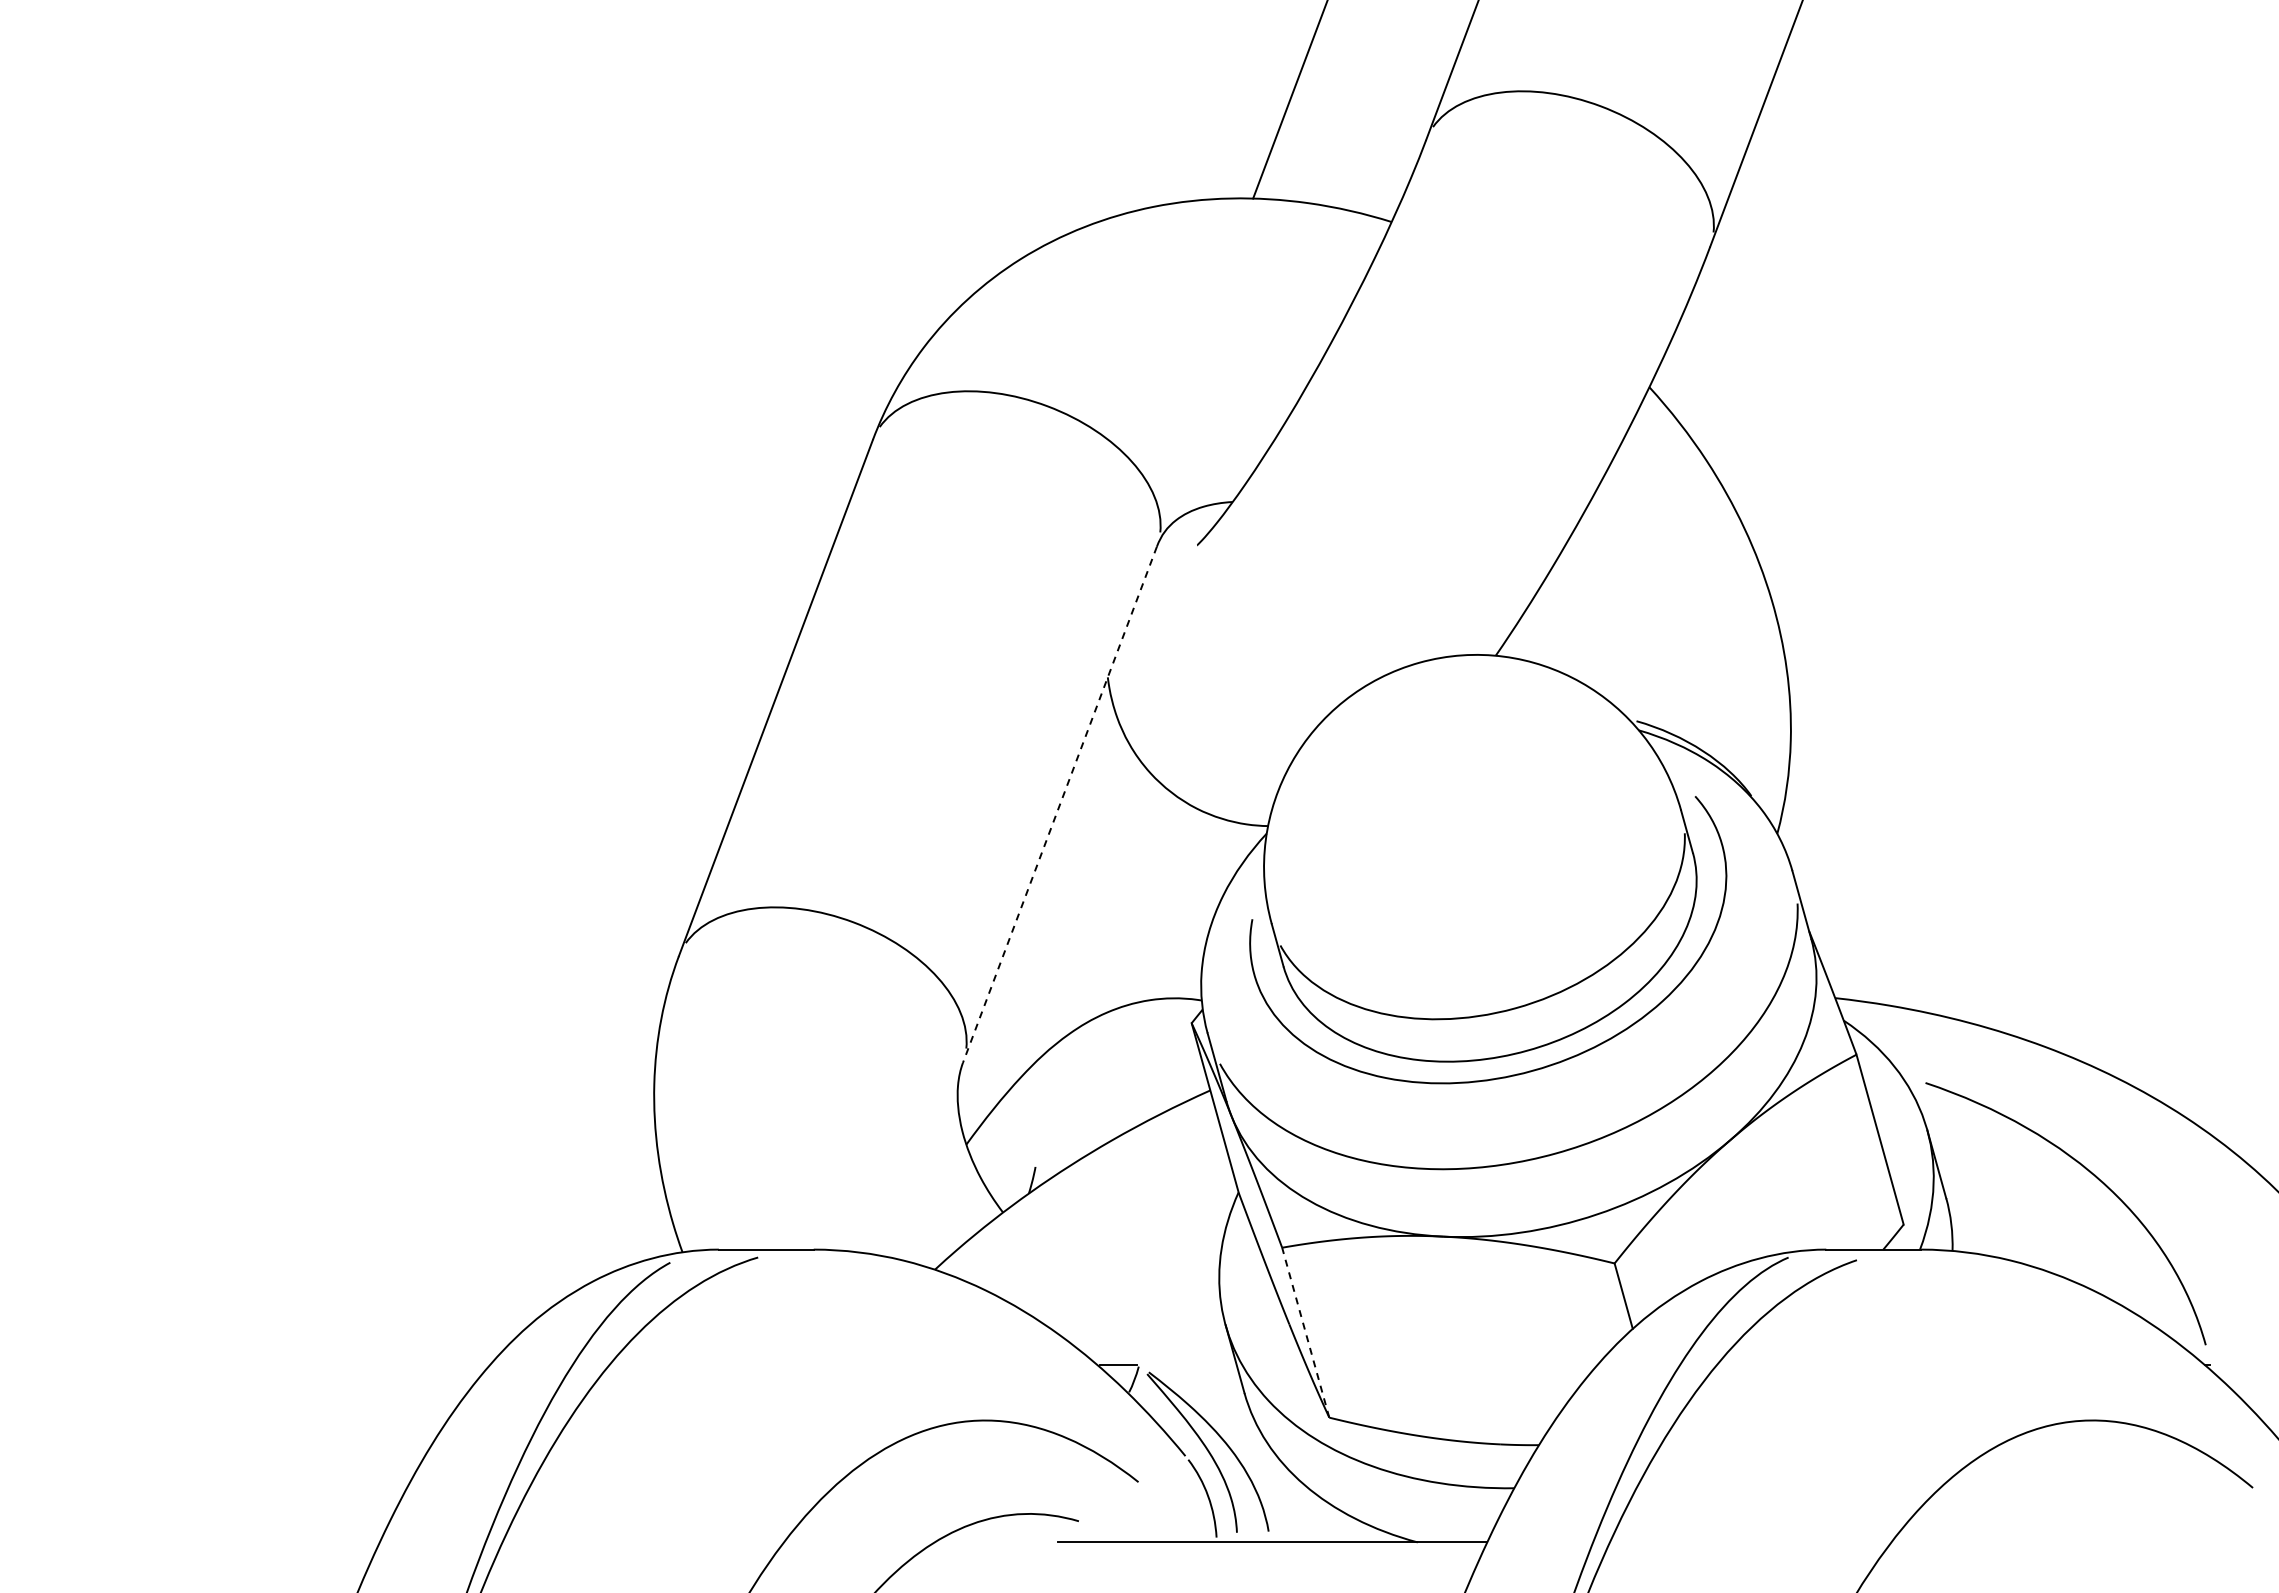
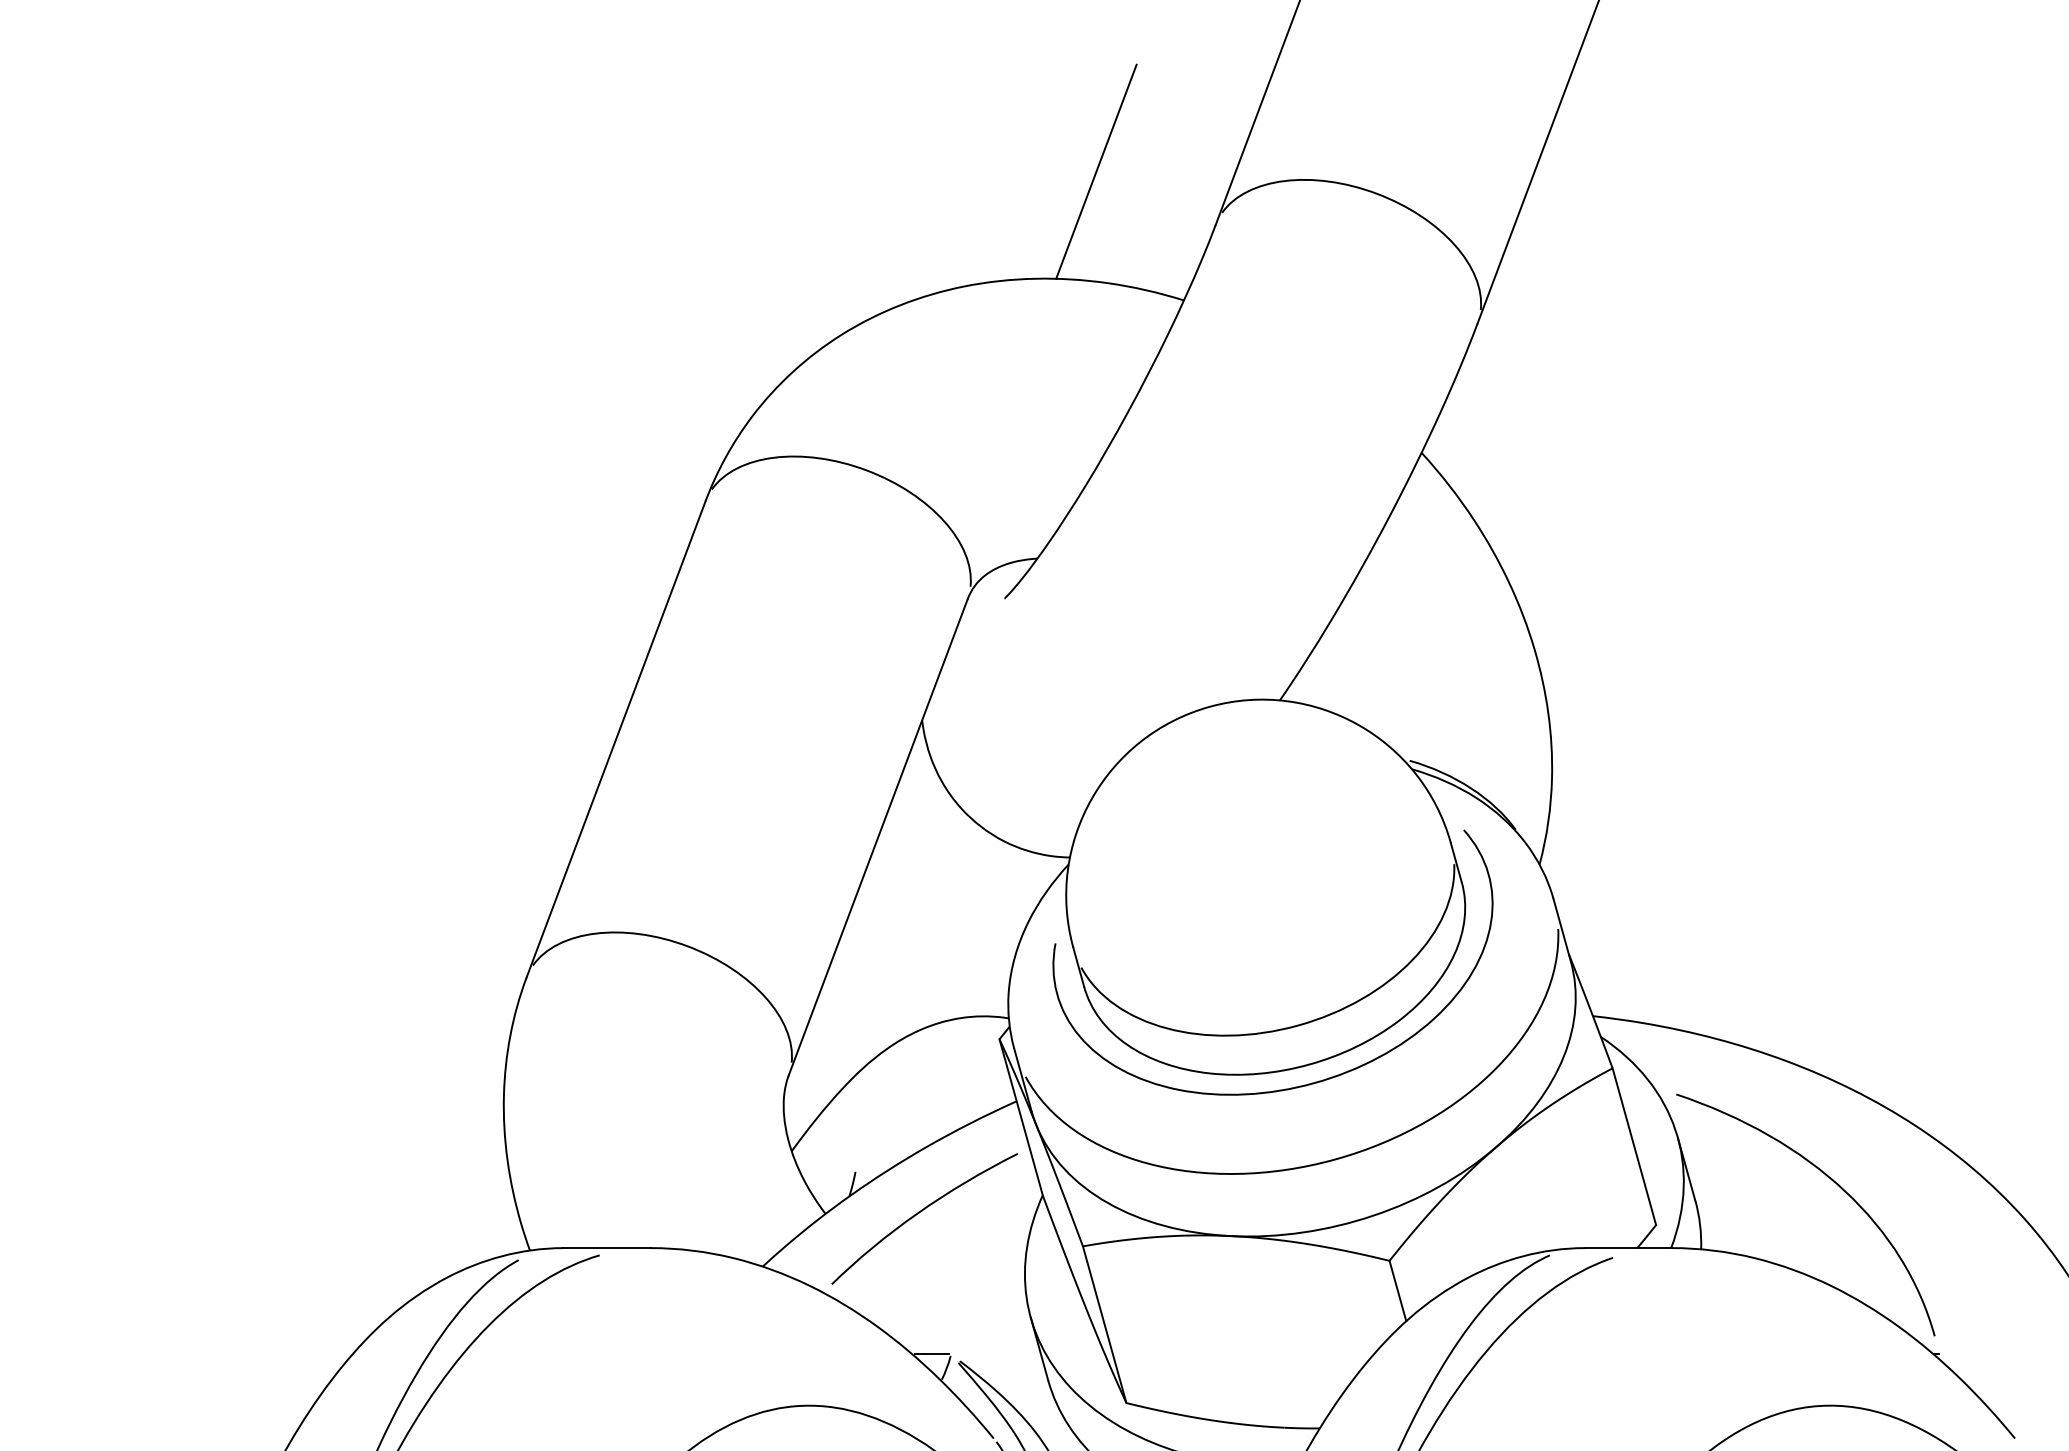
line: (1059, 804) -> (877, 837), dashed -> solid
curve: (1107, 1210) -> (921, 1212), added
line: (1305, 1332) -> (1104, 1324), dashed -> solid

